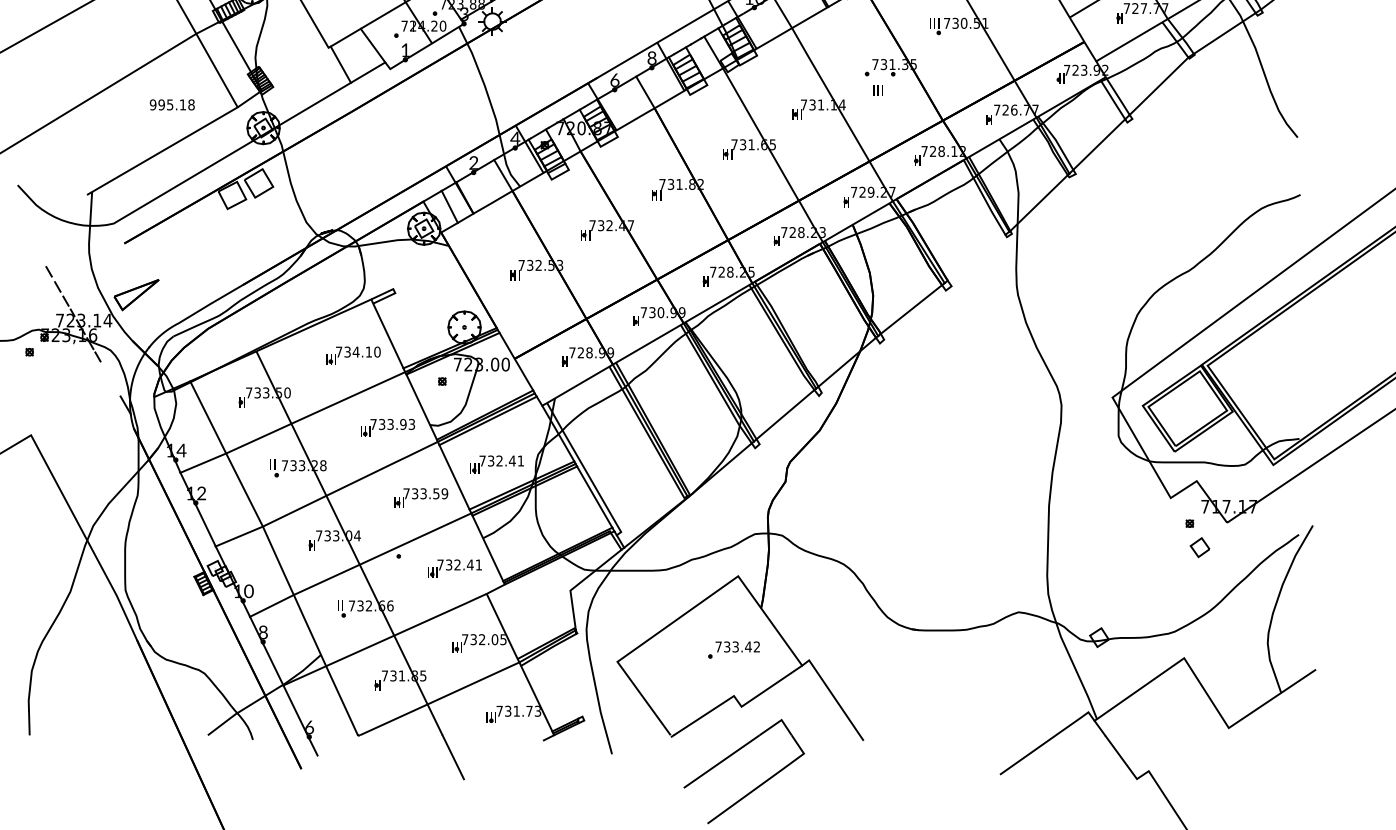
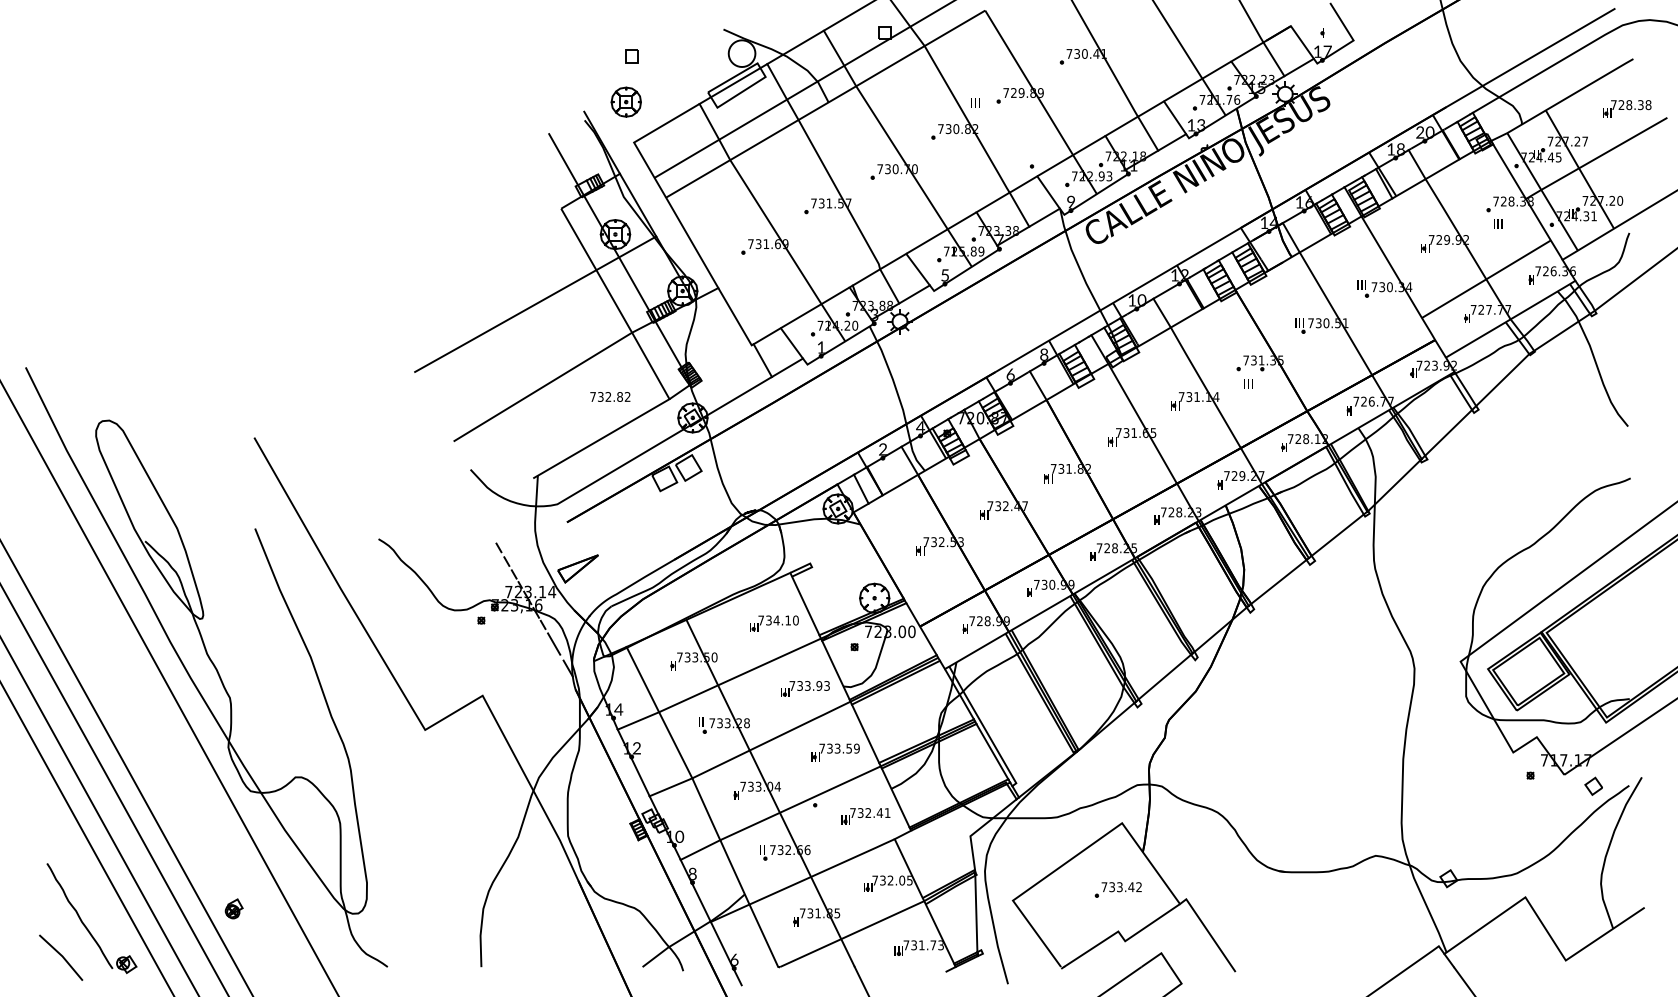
text: (172, 104) -> (610, 396), 995.18 -> 732.82
line: (976, 256) -> (1337, 534), added
line: (110, 377) -> (554, 643), added
part: (496, 464) -> (903, 722), removed
part: (1199, 546) -> (1593, 785), moved
line: (577, 676) -> (976, 913), added

